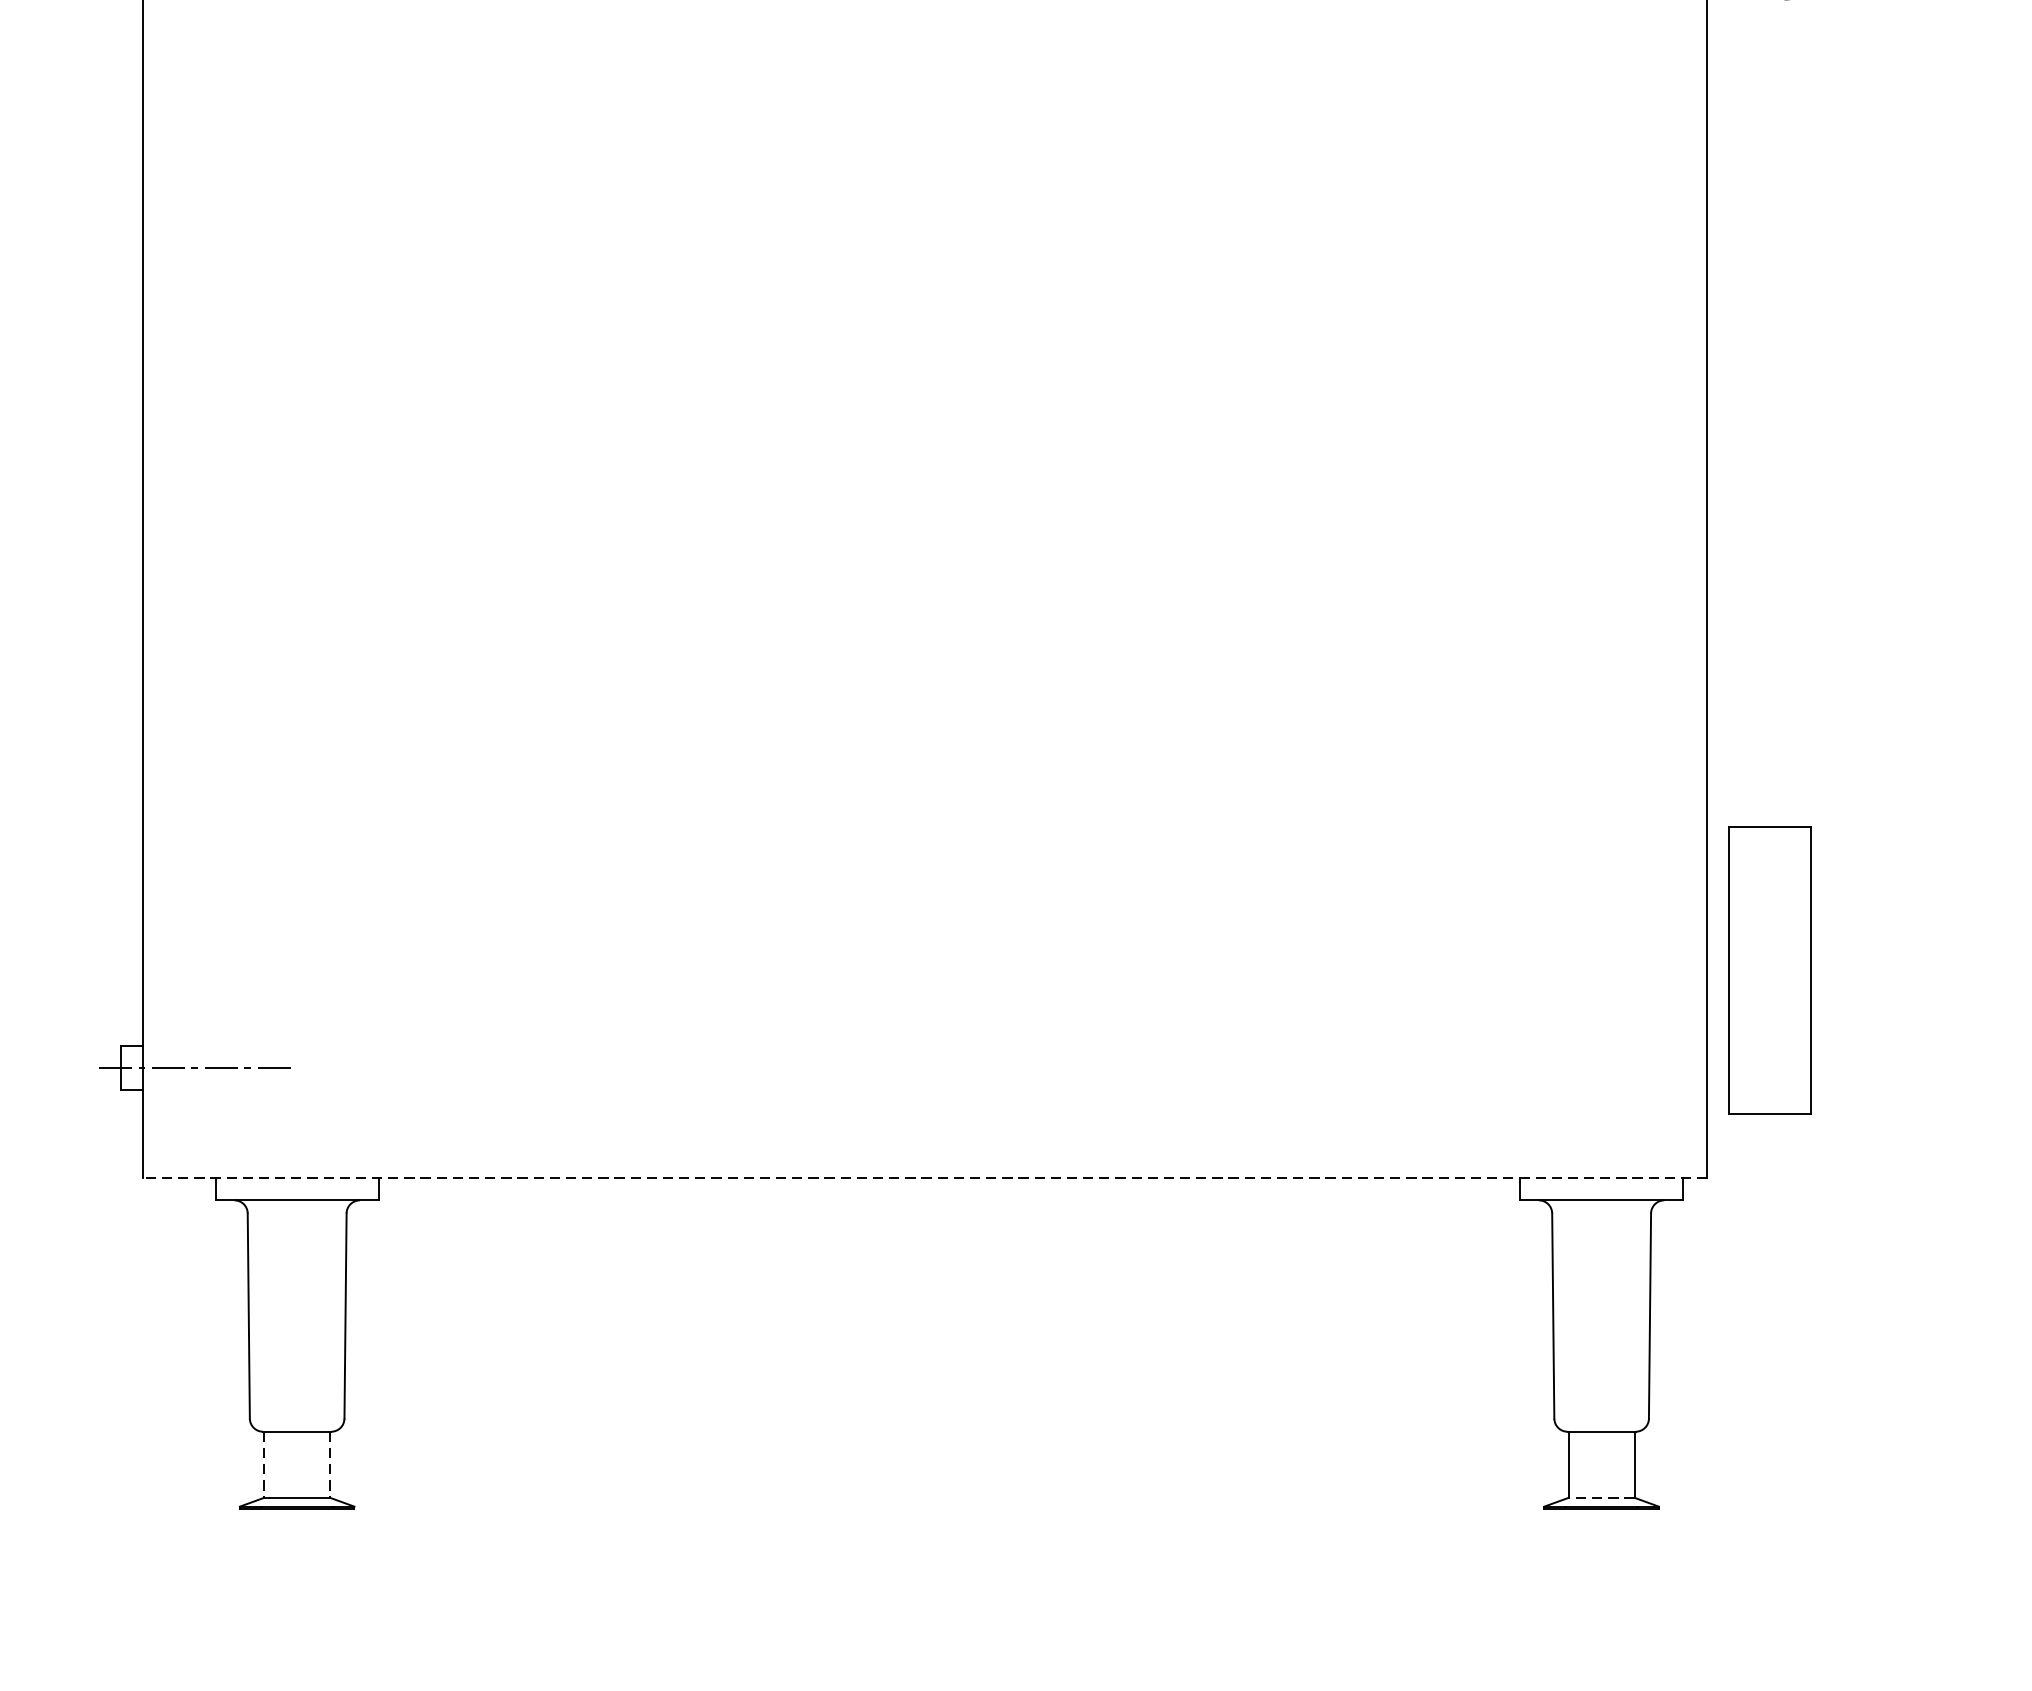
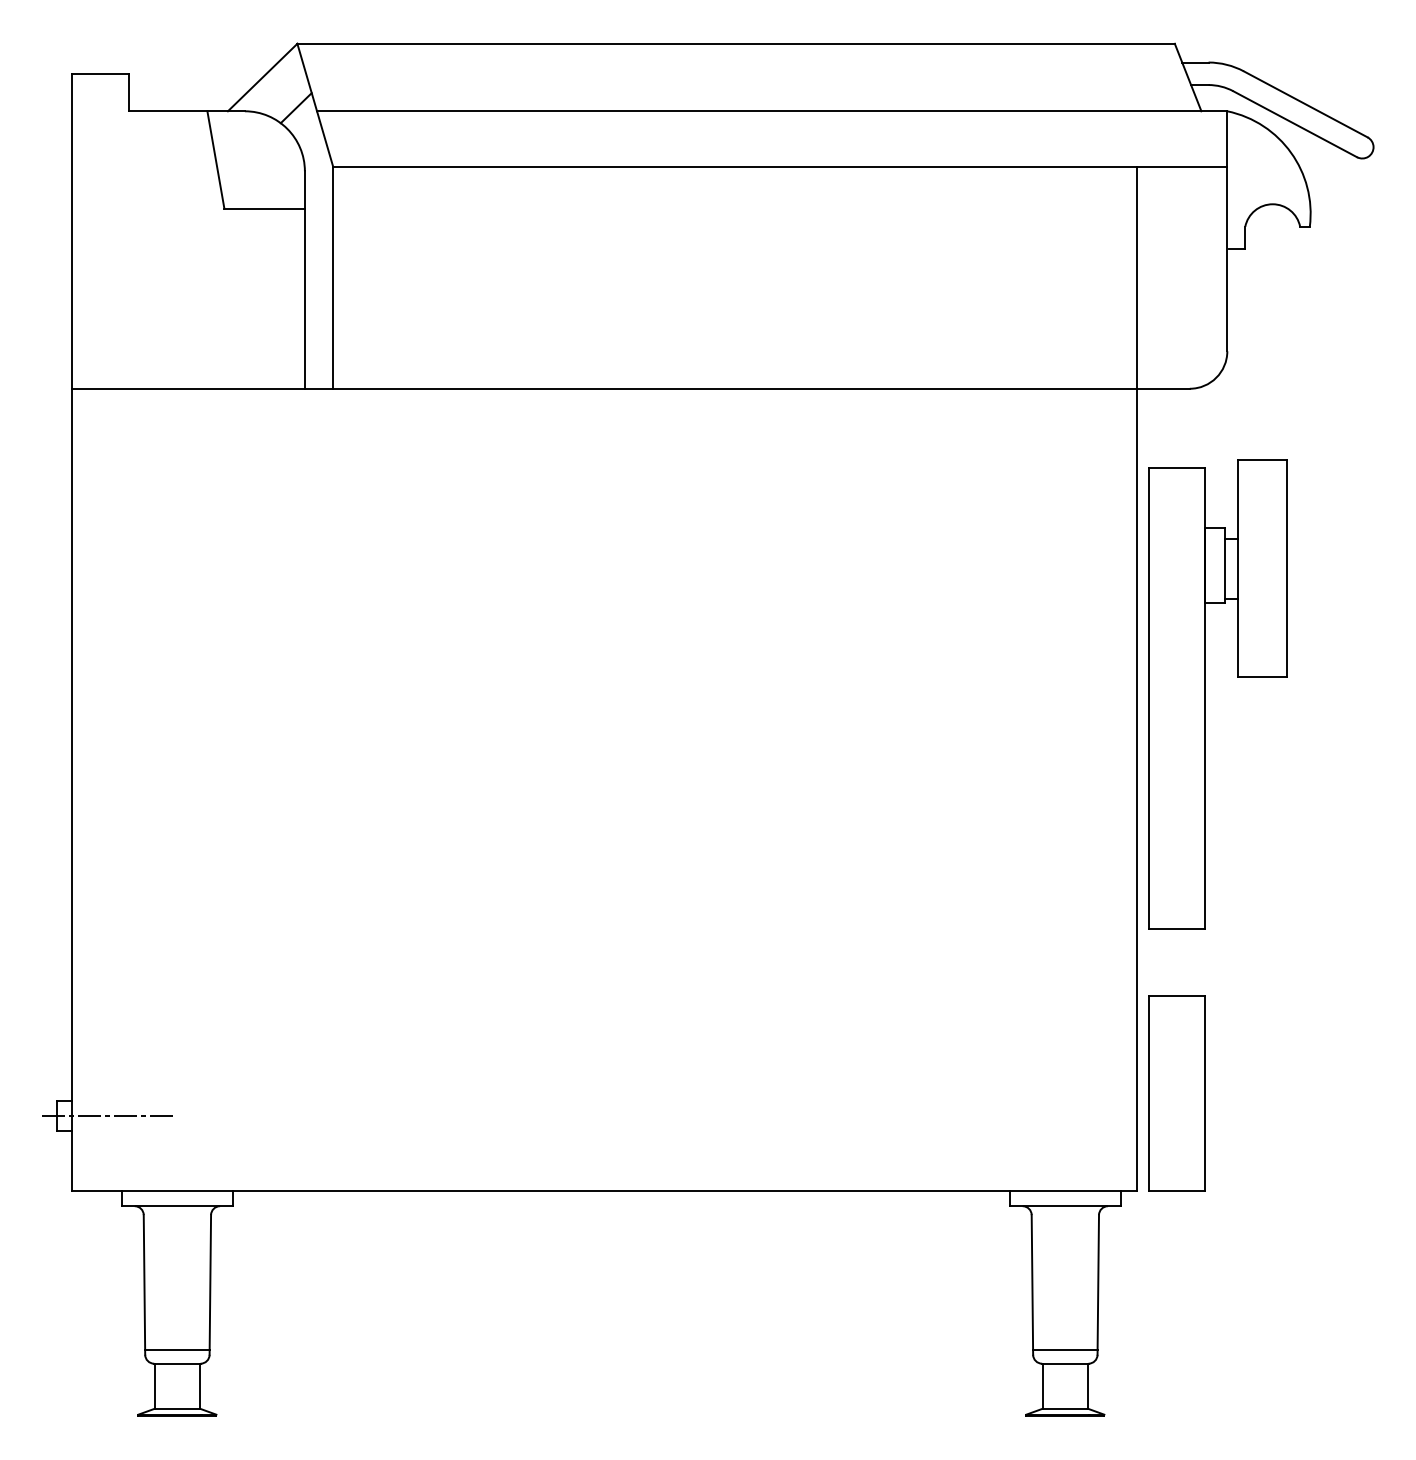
part: (1807, 448) -> (1205, 694), added
part: (1769, 970) -> (1176, 1093), moved
line: (924, 1178) -> (604, 1191), dashed -> solid
line: (297, 1412) -> (177, 1350), added
line: (1601, 1412) -> (1065, 1350), added
line: (263, 1465) -> (154, 1386), dashed -> solid
line: (329, 1465) -> (199, 1386), dashed -> solid
line: (1600, 1497) -> (1064, 1408), dashed -> solid

